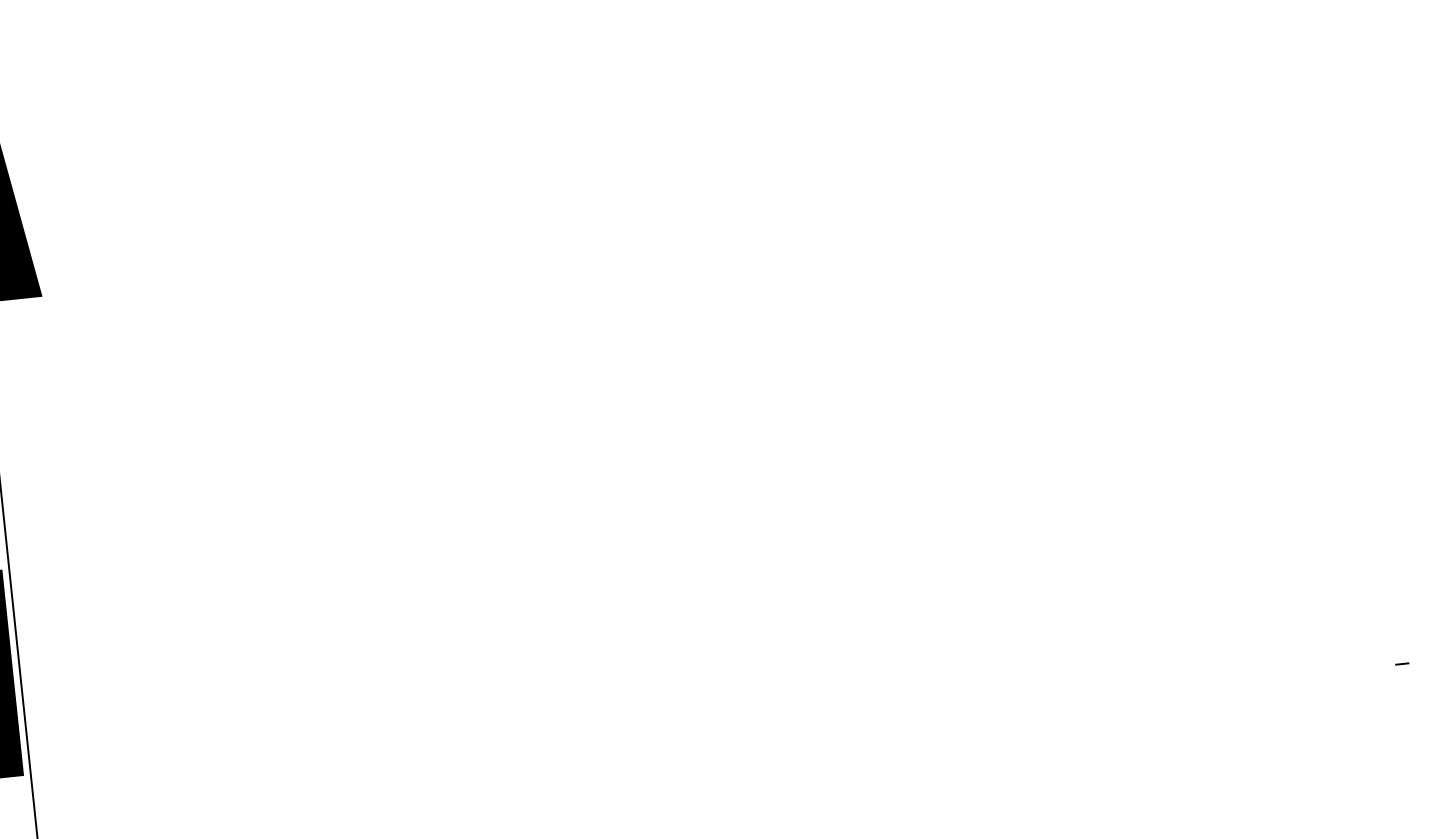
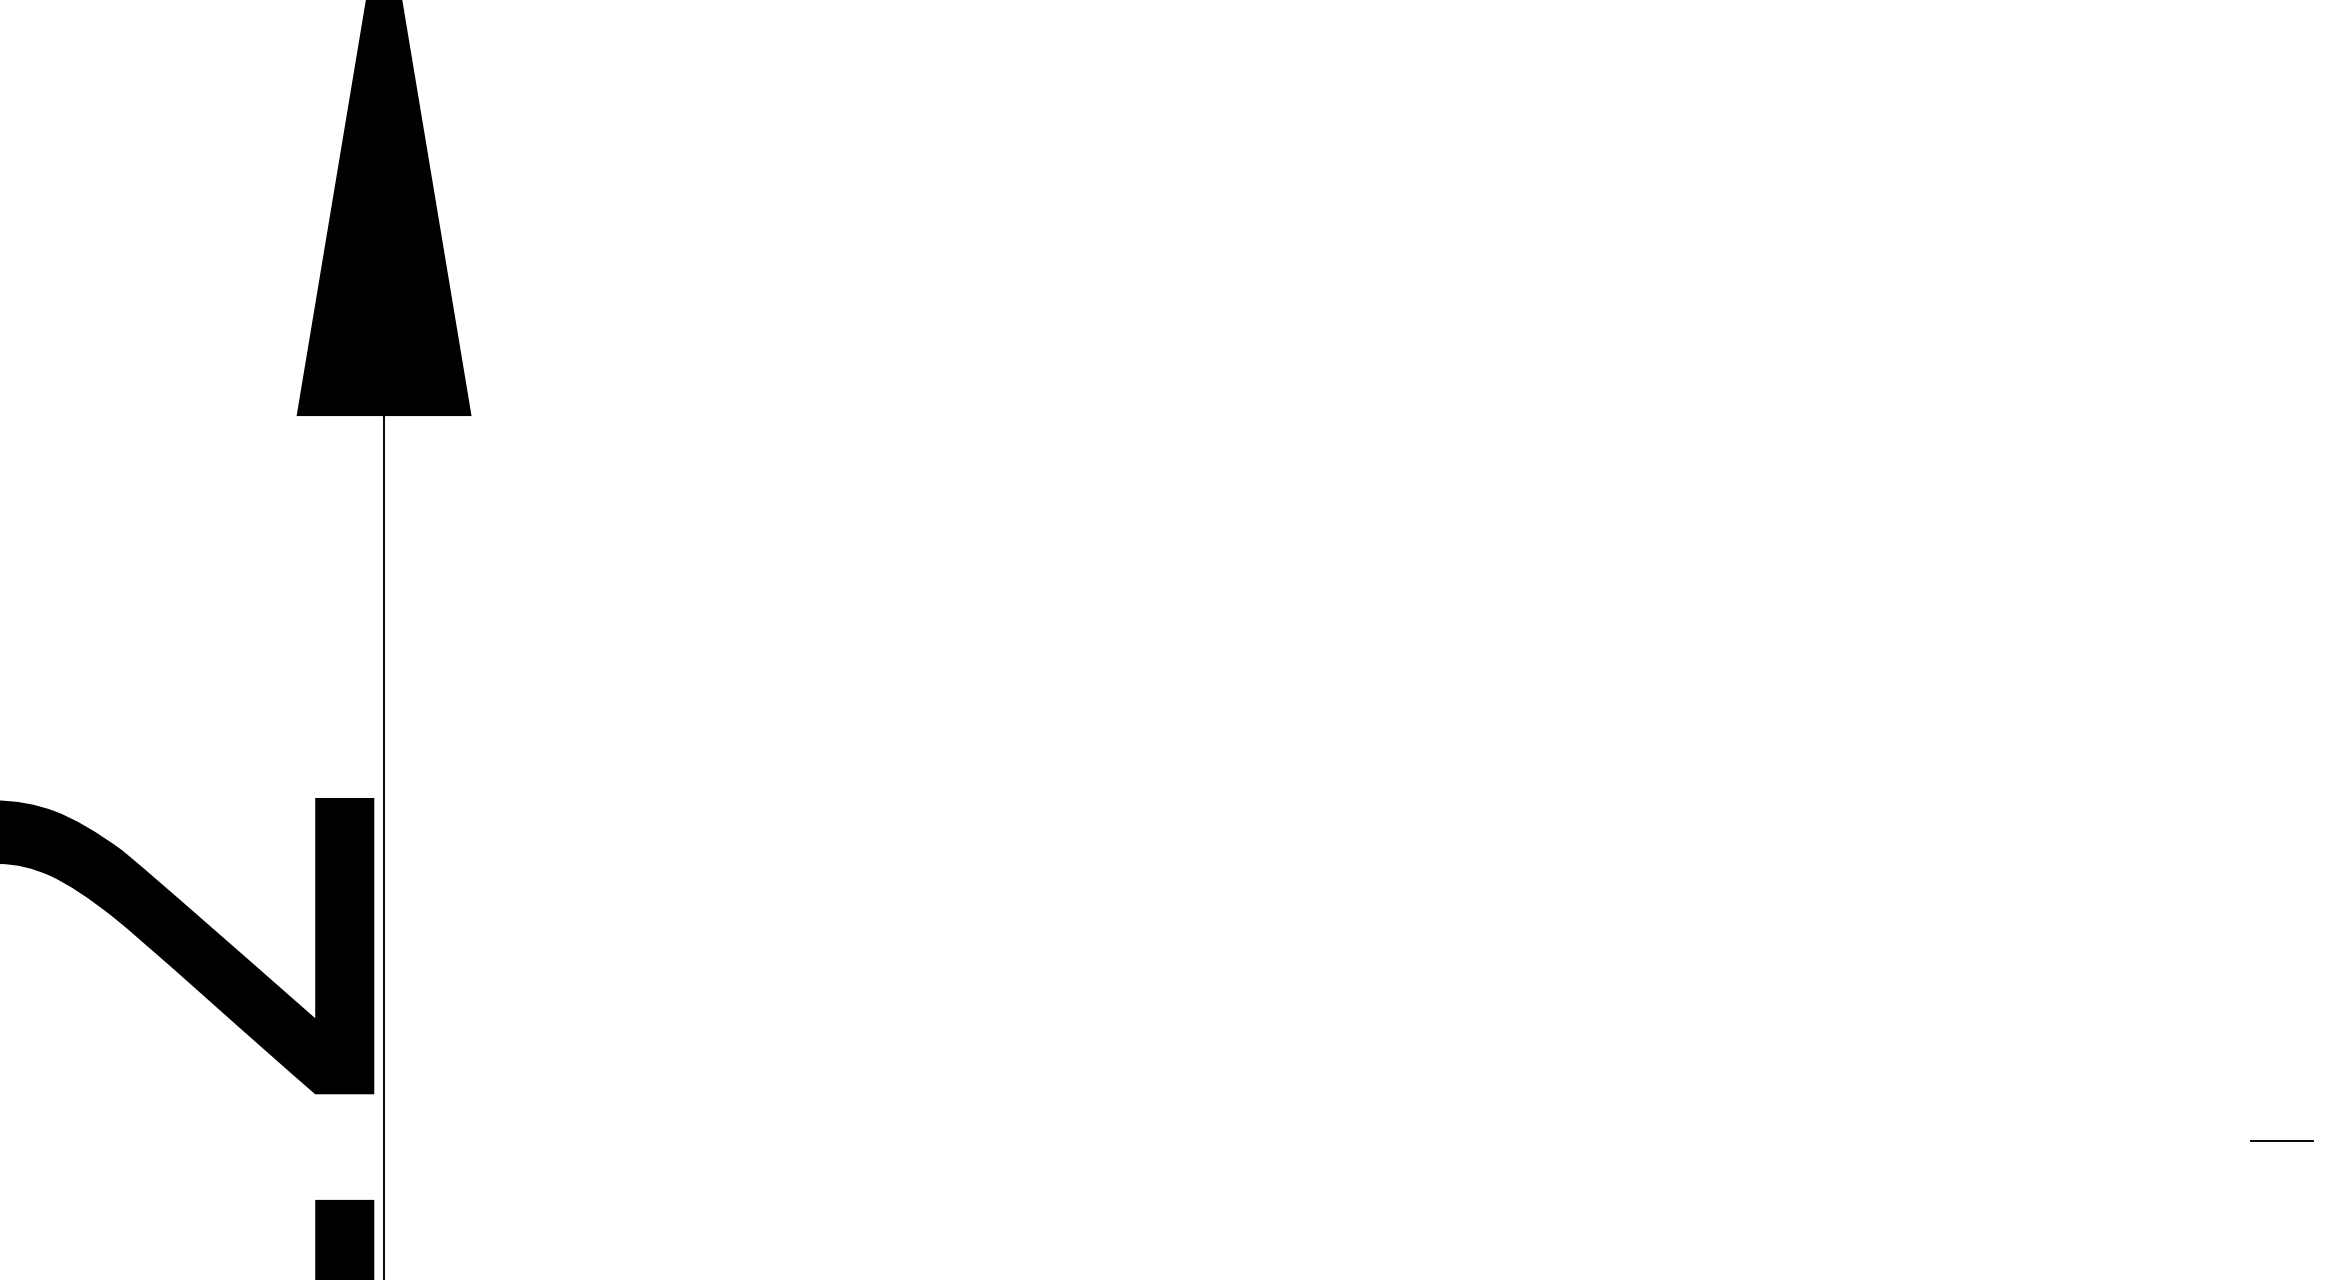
line: (1356, 669) -> (2282, 1141), added

